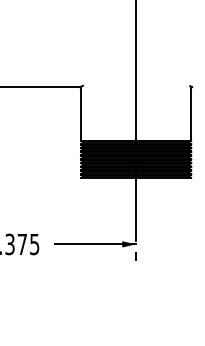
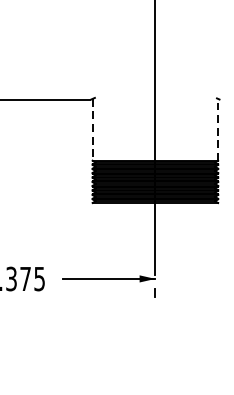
line: (191, 113) -> (218, 129), solid -> dashed
line: (81, 114) -> (93, 130), solid -> dashed

